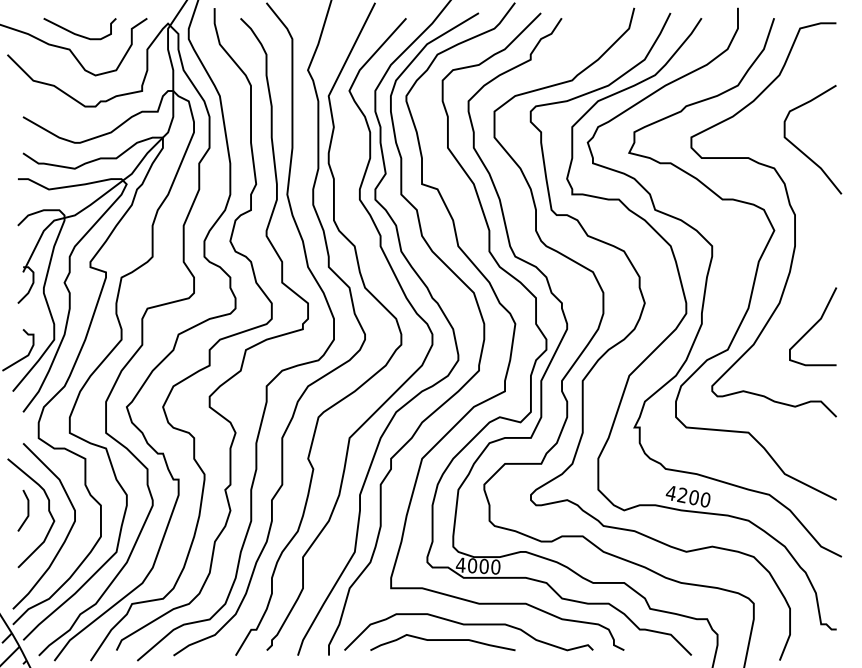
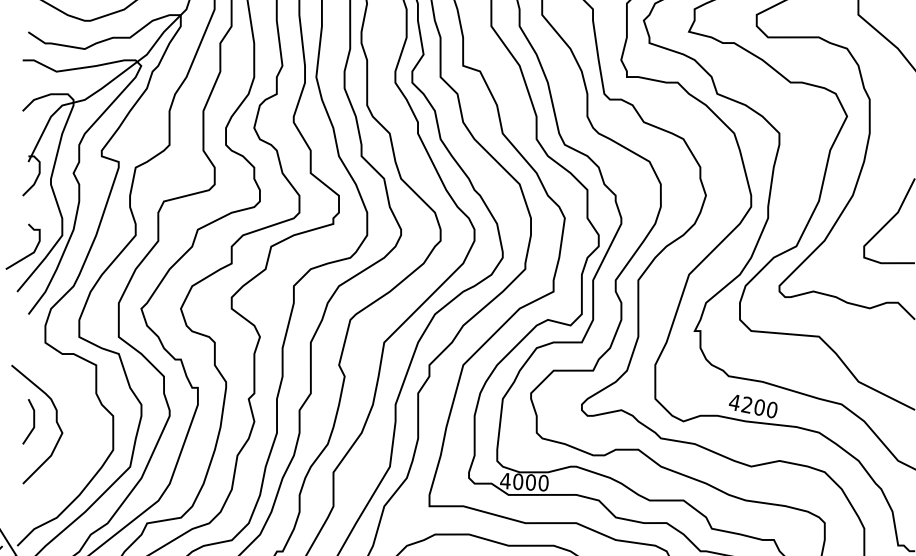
curve: (65, 537) -> (74, 450), removed

